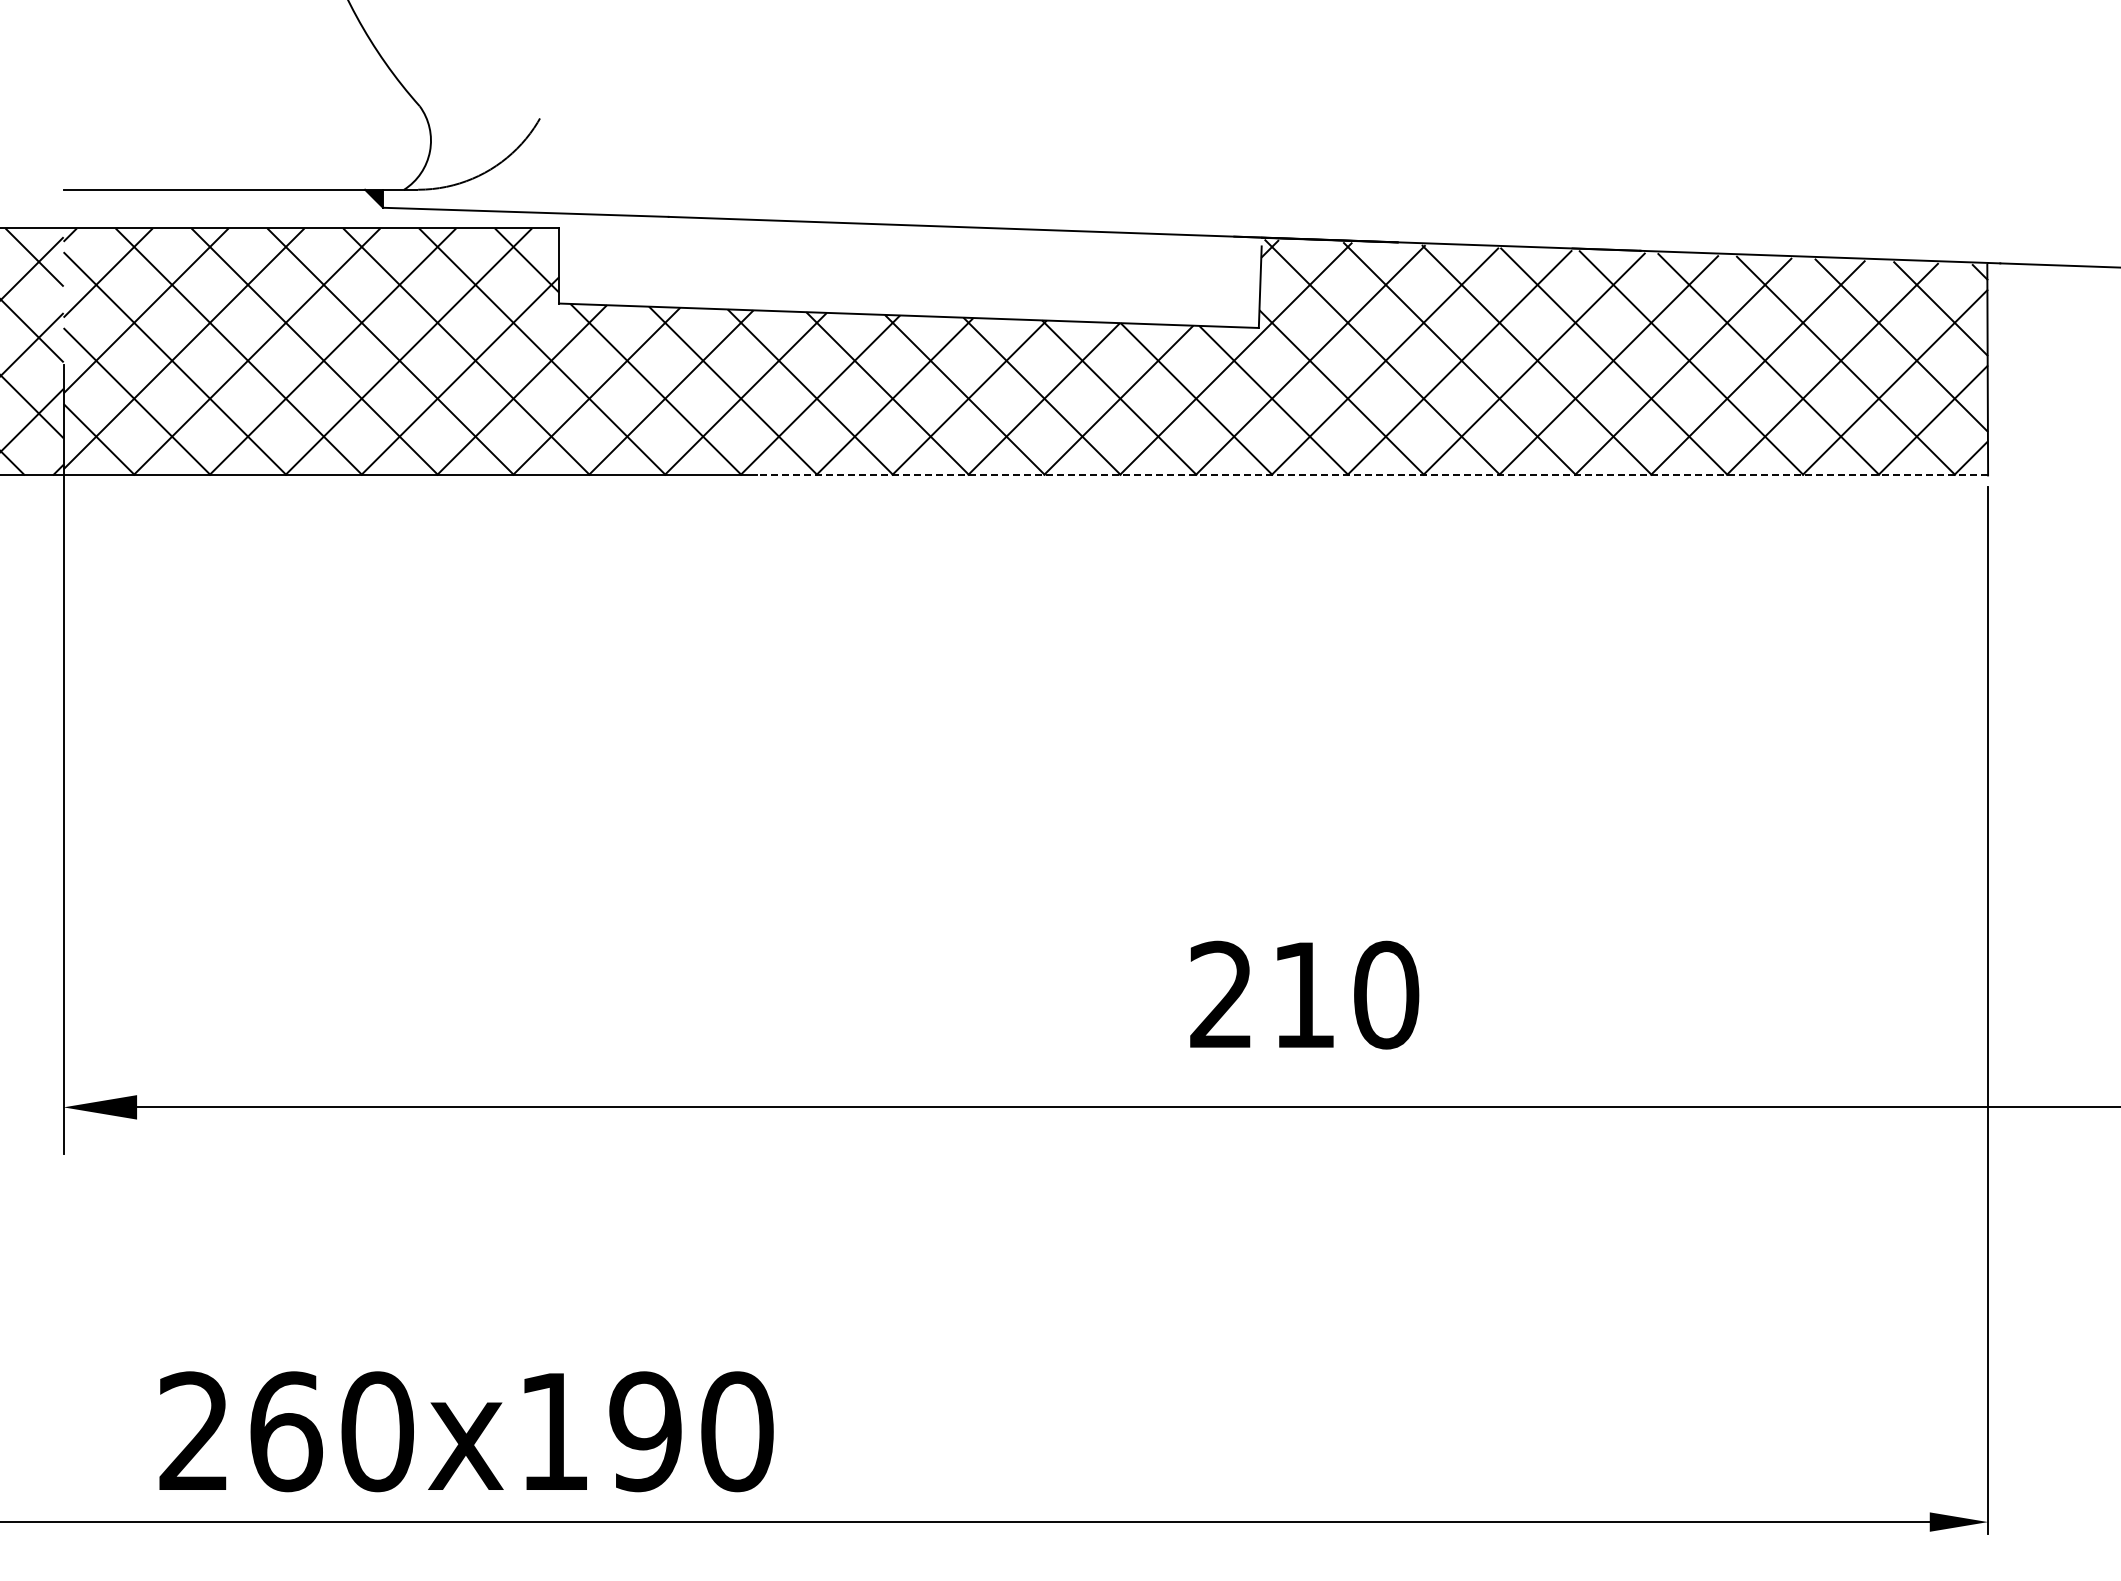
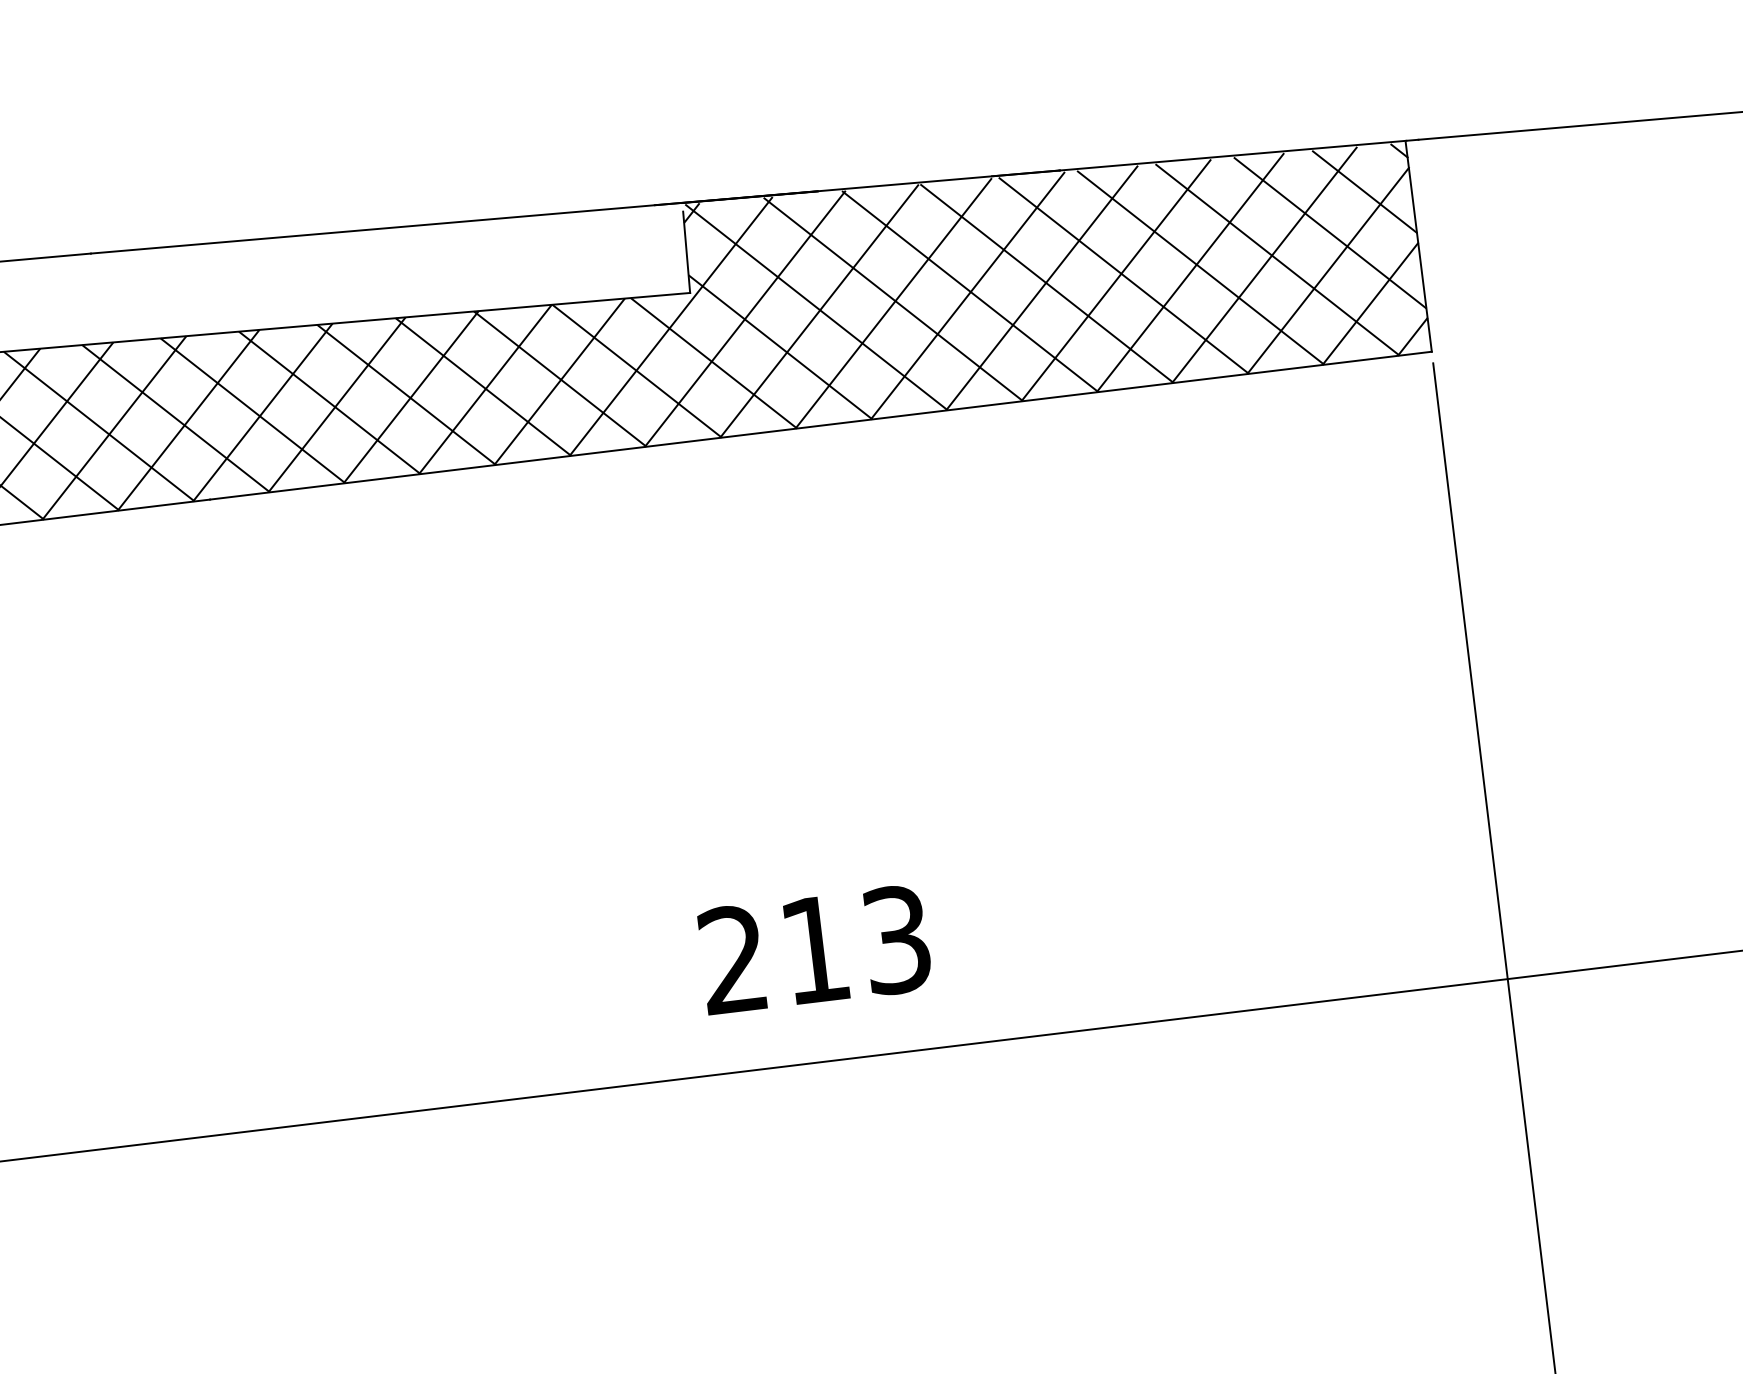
line: (1372, 475) -> (820, 425), dashed -> solid
text: (1386, 994) -> (896, 939), 210 -> 213

